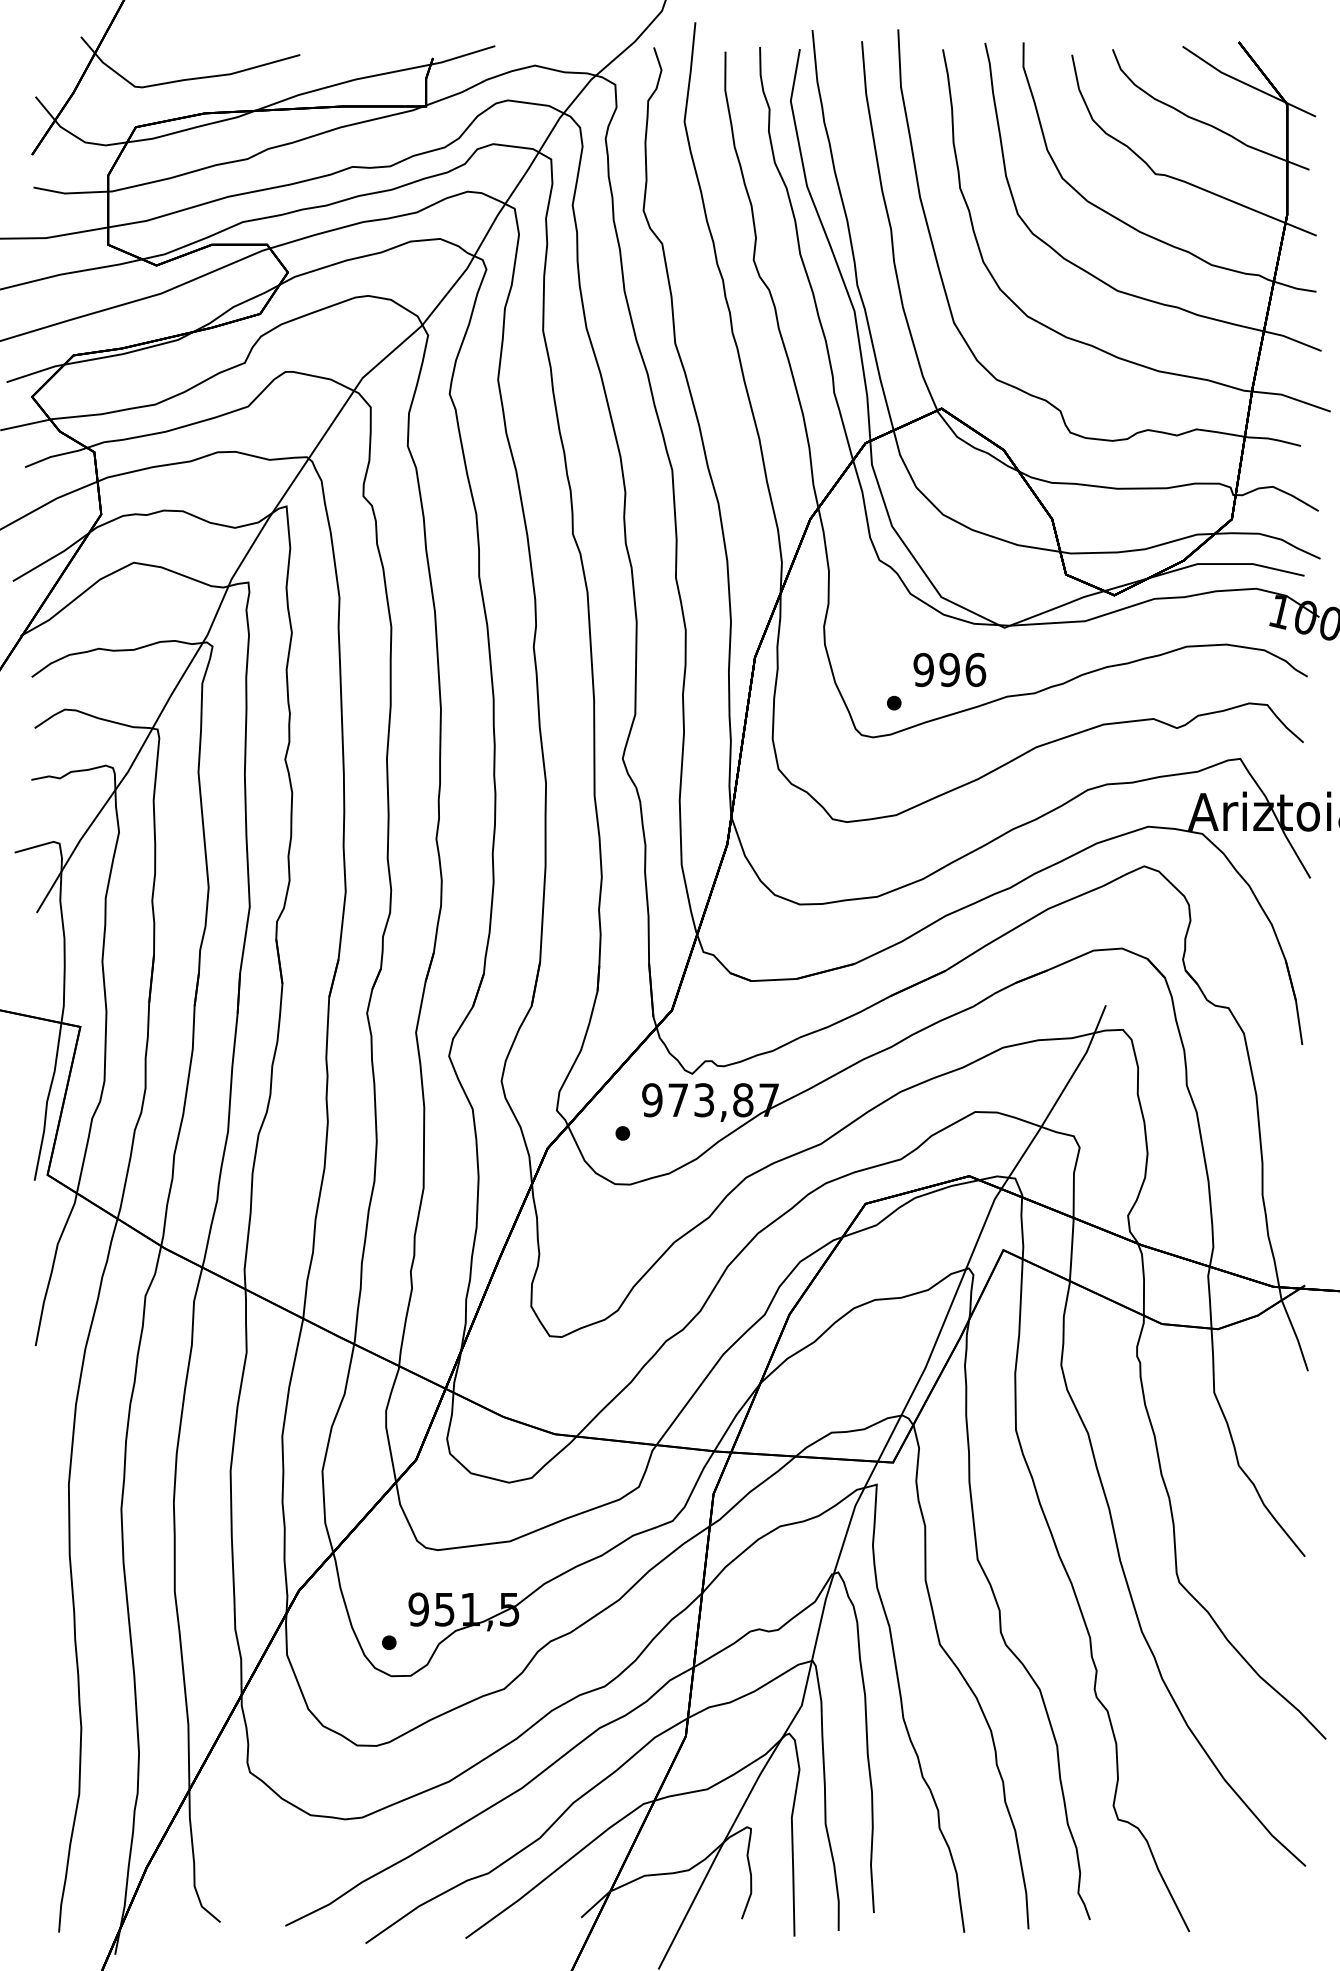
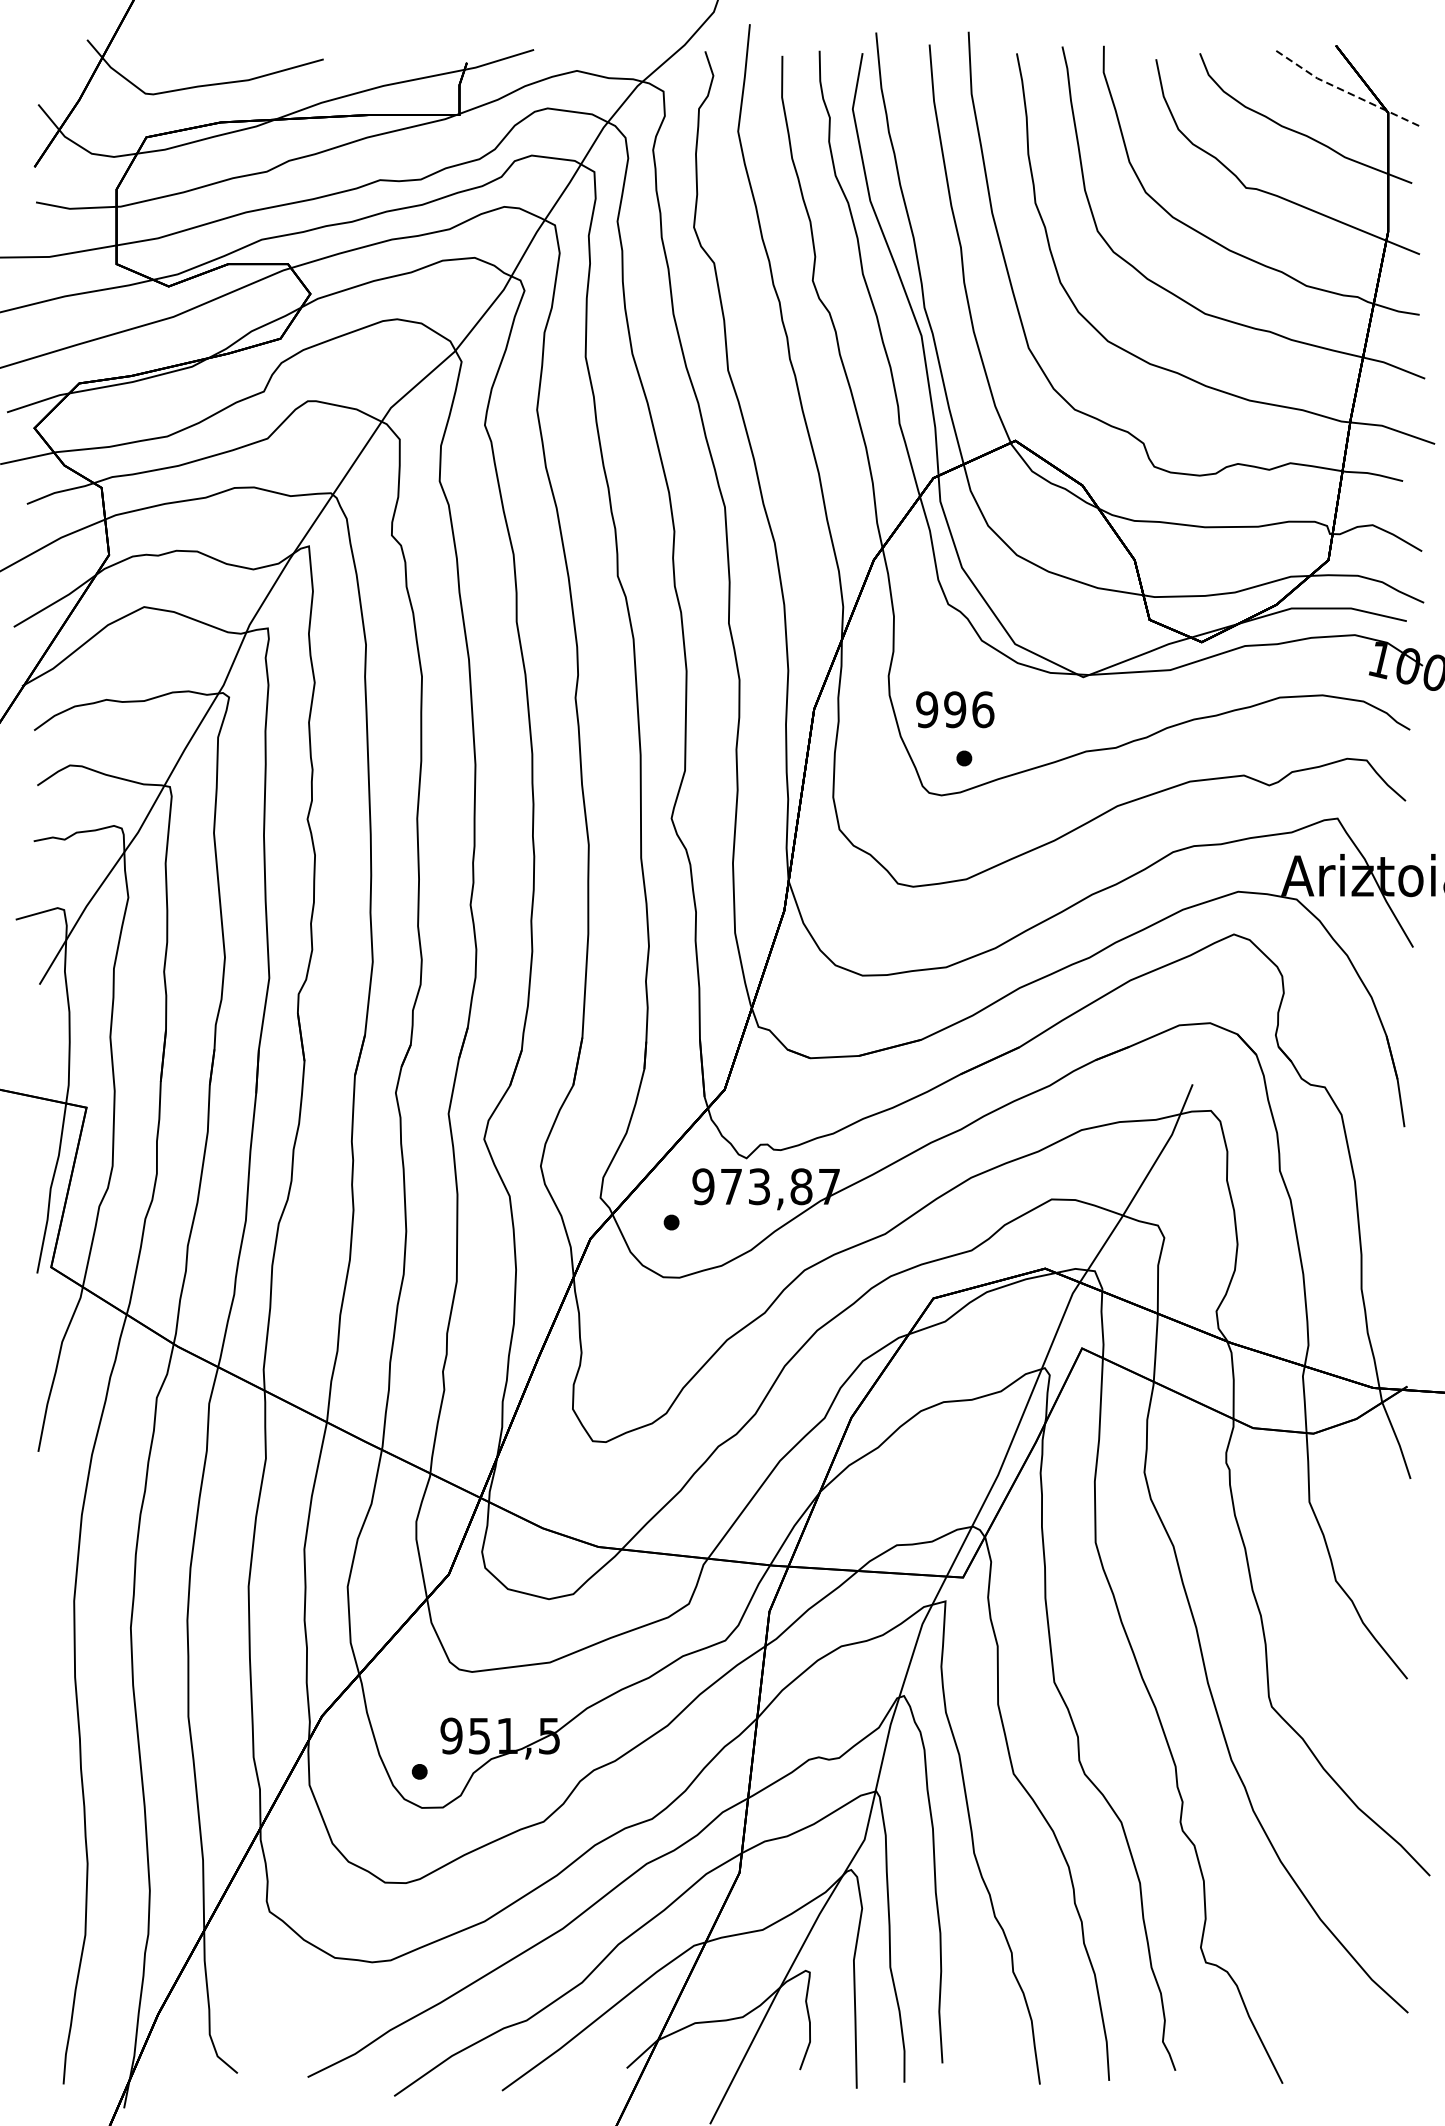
line: (1246, 84) -> (1344, 91), solid -> dashed
text: (949, 669) -> (954, 709), moved

